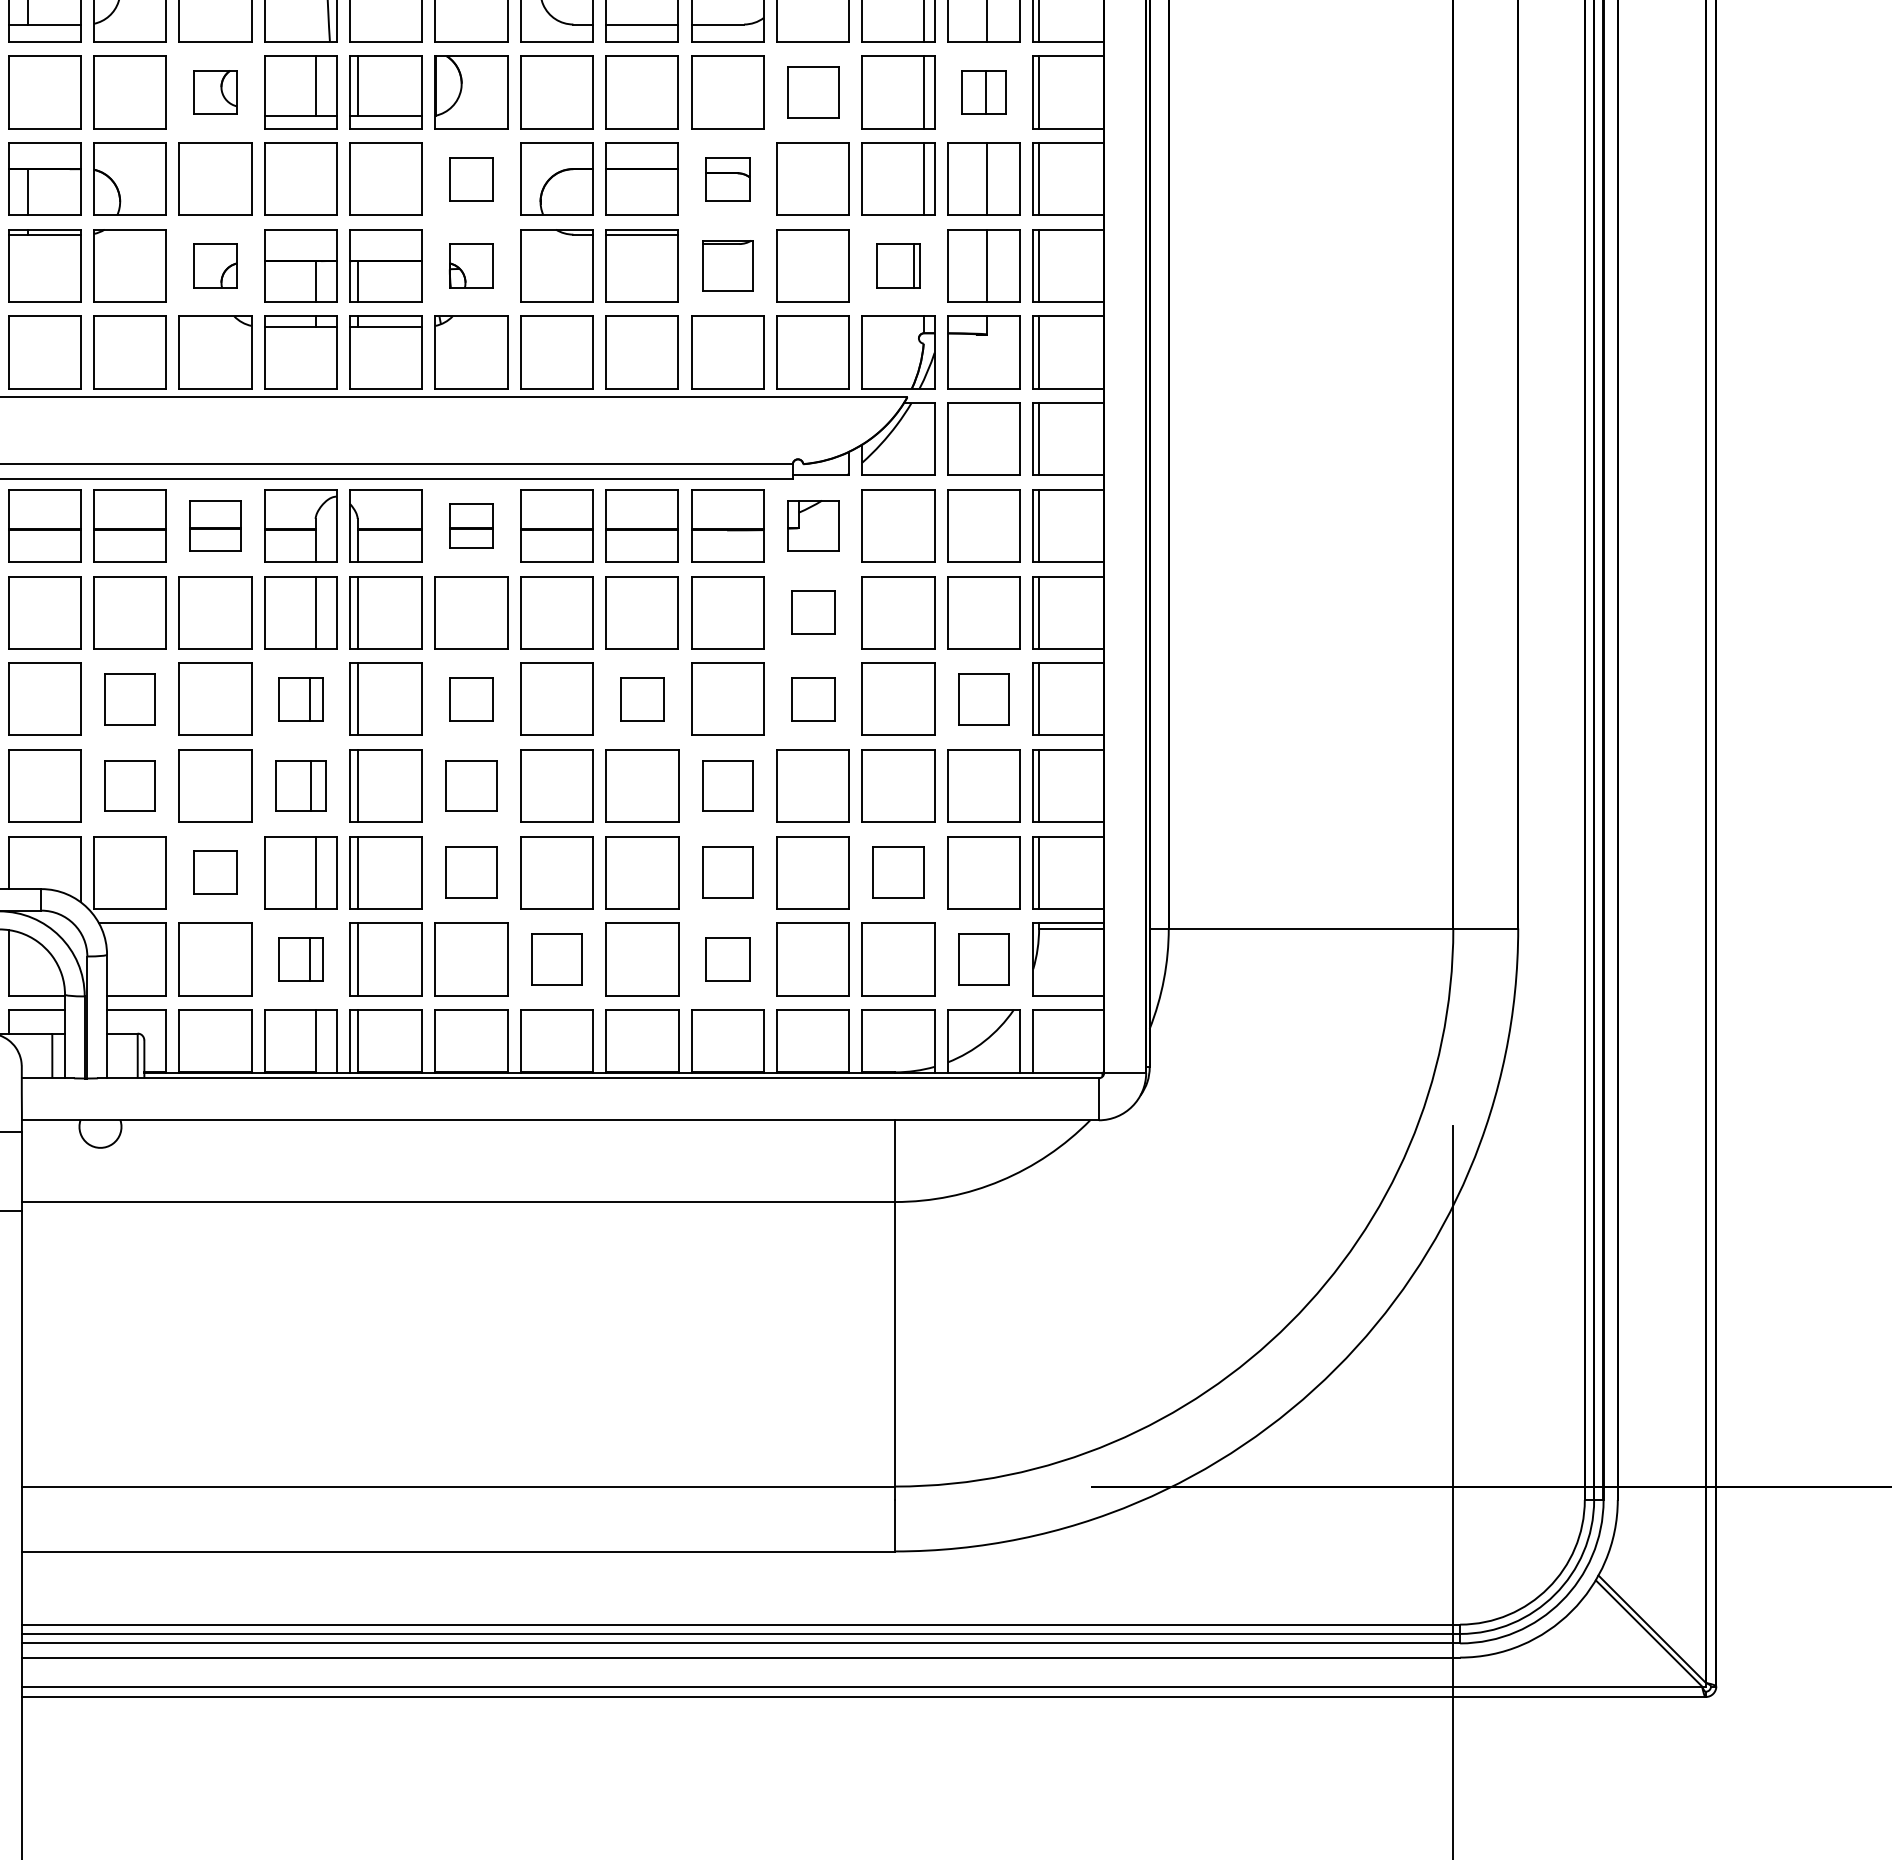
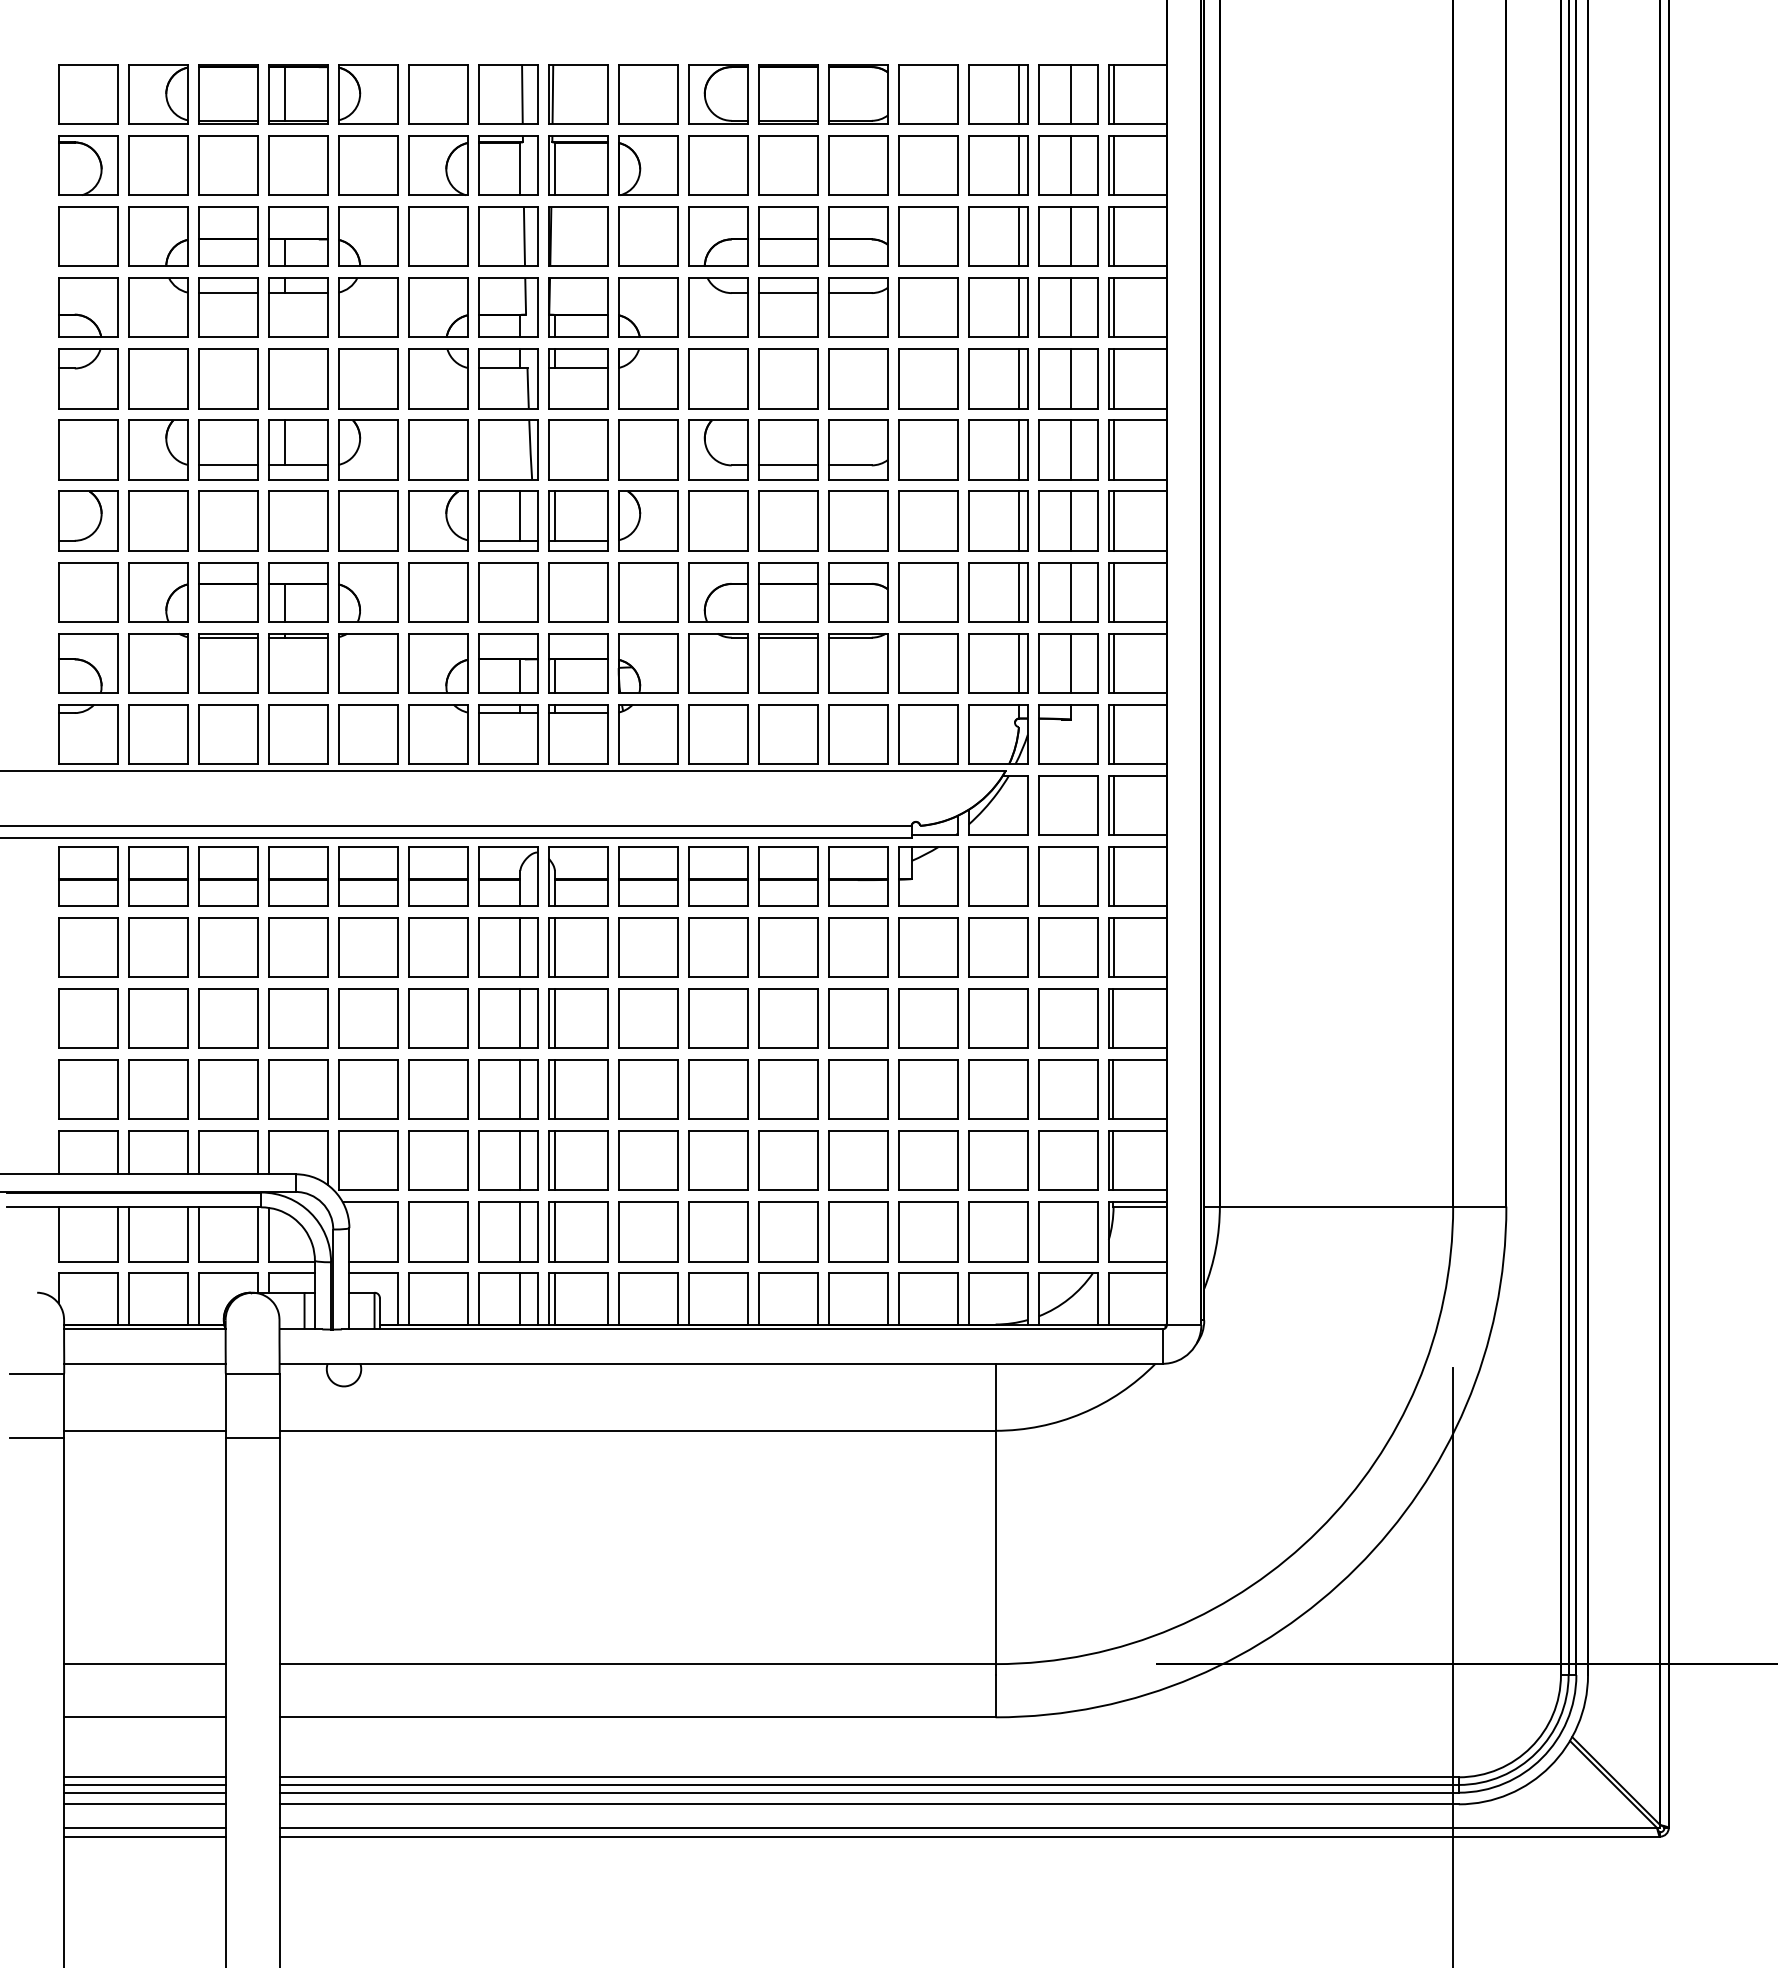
part: (215, 91) -> (438, 520), size x1.67
part: (813, 91) -> (928, 520), size x1.43
part: (984, 91) -> (1068, 520), size x1.67
part: (471, 179) -> (648, 592), size x1.67
part: (728, 179) -> (858, 592), size x1.67
part: (215, 266) -> (438, 663), size x1.67
part: (470, 266) -> (647, 663), size x1.67
part: (728, 266) -> (858, 663), size x1.43
part: (898, 266) -> (998, 663), size x1.67
part: (215, 525) -> (438, 876), size x1.43
part: (471, 525) -> (648, 876), size x1.67
part: (813, 525) -> (928, 876), size x1.43
part: (813, 612) -> (928, 947), size x1.67
part: (130, 699) -> (368, 1018), size x1.43
part: (301, 699) -> (508, 1018), size x1.67
part: (471, 699) -> (648, 1018), size x1.67
part: (642, 699) -> (788, 1018), size x1.67
part: (813, 699) -> (928, 1018), size x1.67
part: (984, 699) -> (1068, 1018), size x1.43
part: (130, 785) -> (368, 1089), size x1.43
part: (301, 785) -> (508, 1089), size x1.43
part: (471, 785) -> (648, 1089), size x1.43
part: (728, 785) -> (858, 1089), size x1.43
part: (215, 872) -> (438, 1160), size x1.67
part: (471, 872) -> (648, 1160), size x1.43
part: (728, 872) -> (858, 1160), size x1.43
part: (898, 872) -> (998, 1160), size x1.43
part: (301, 958) -> (508, 1231), size x1.67
part: (557, 958) -> (718, 1231), size x1.43
part: (728, 958) -> (858, 1231), size x1.67
part: (984, 958) -> (1068, 1231), size x1.43

